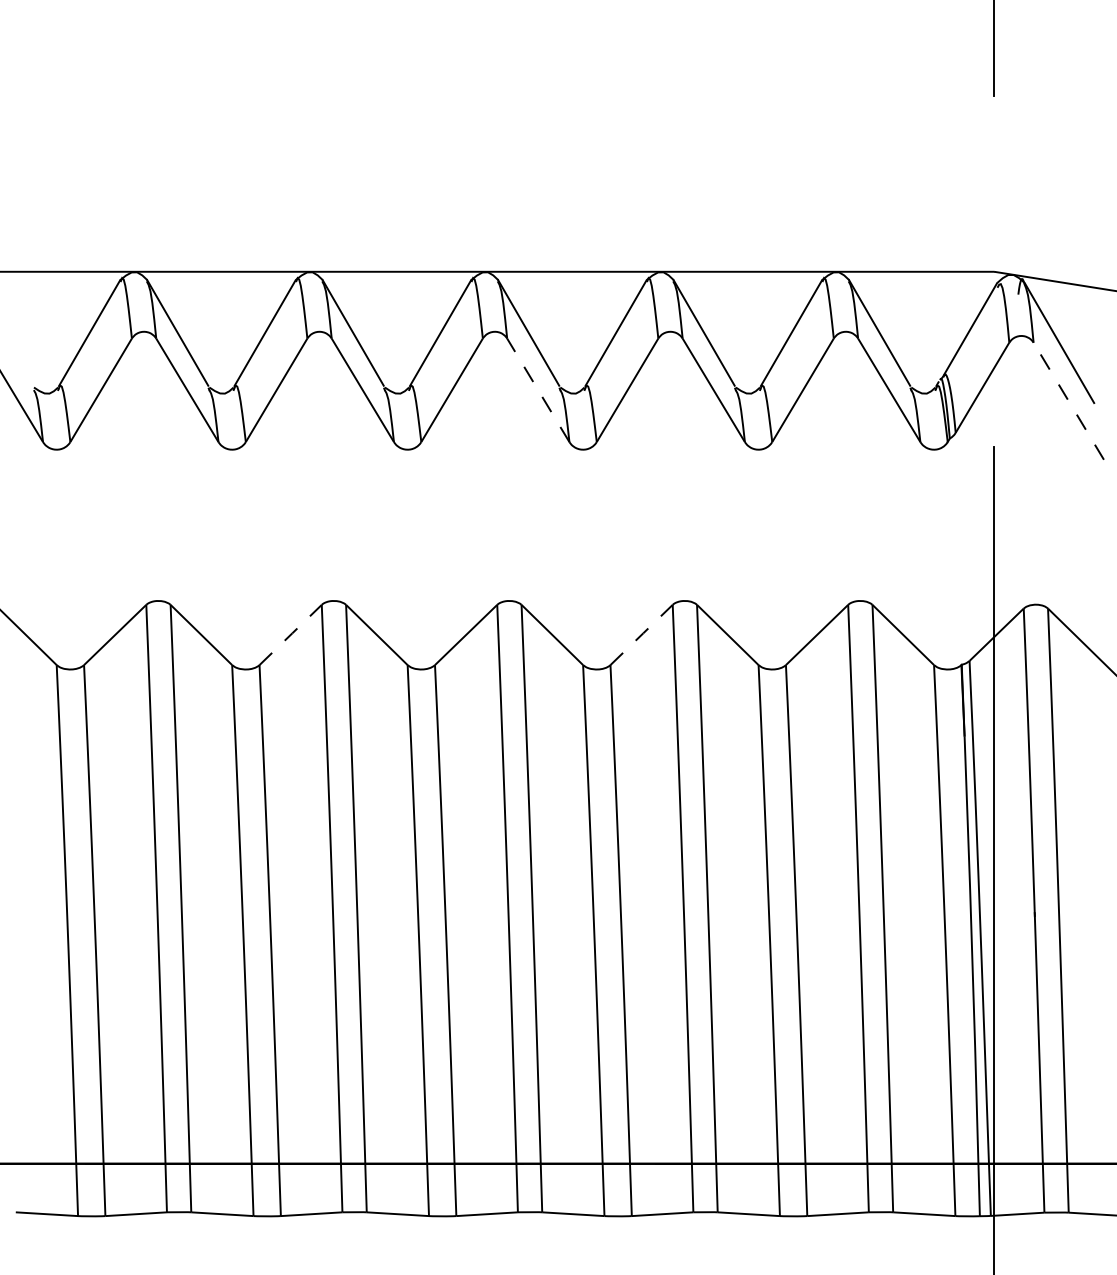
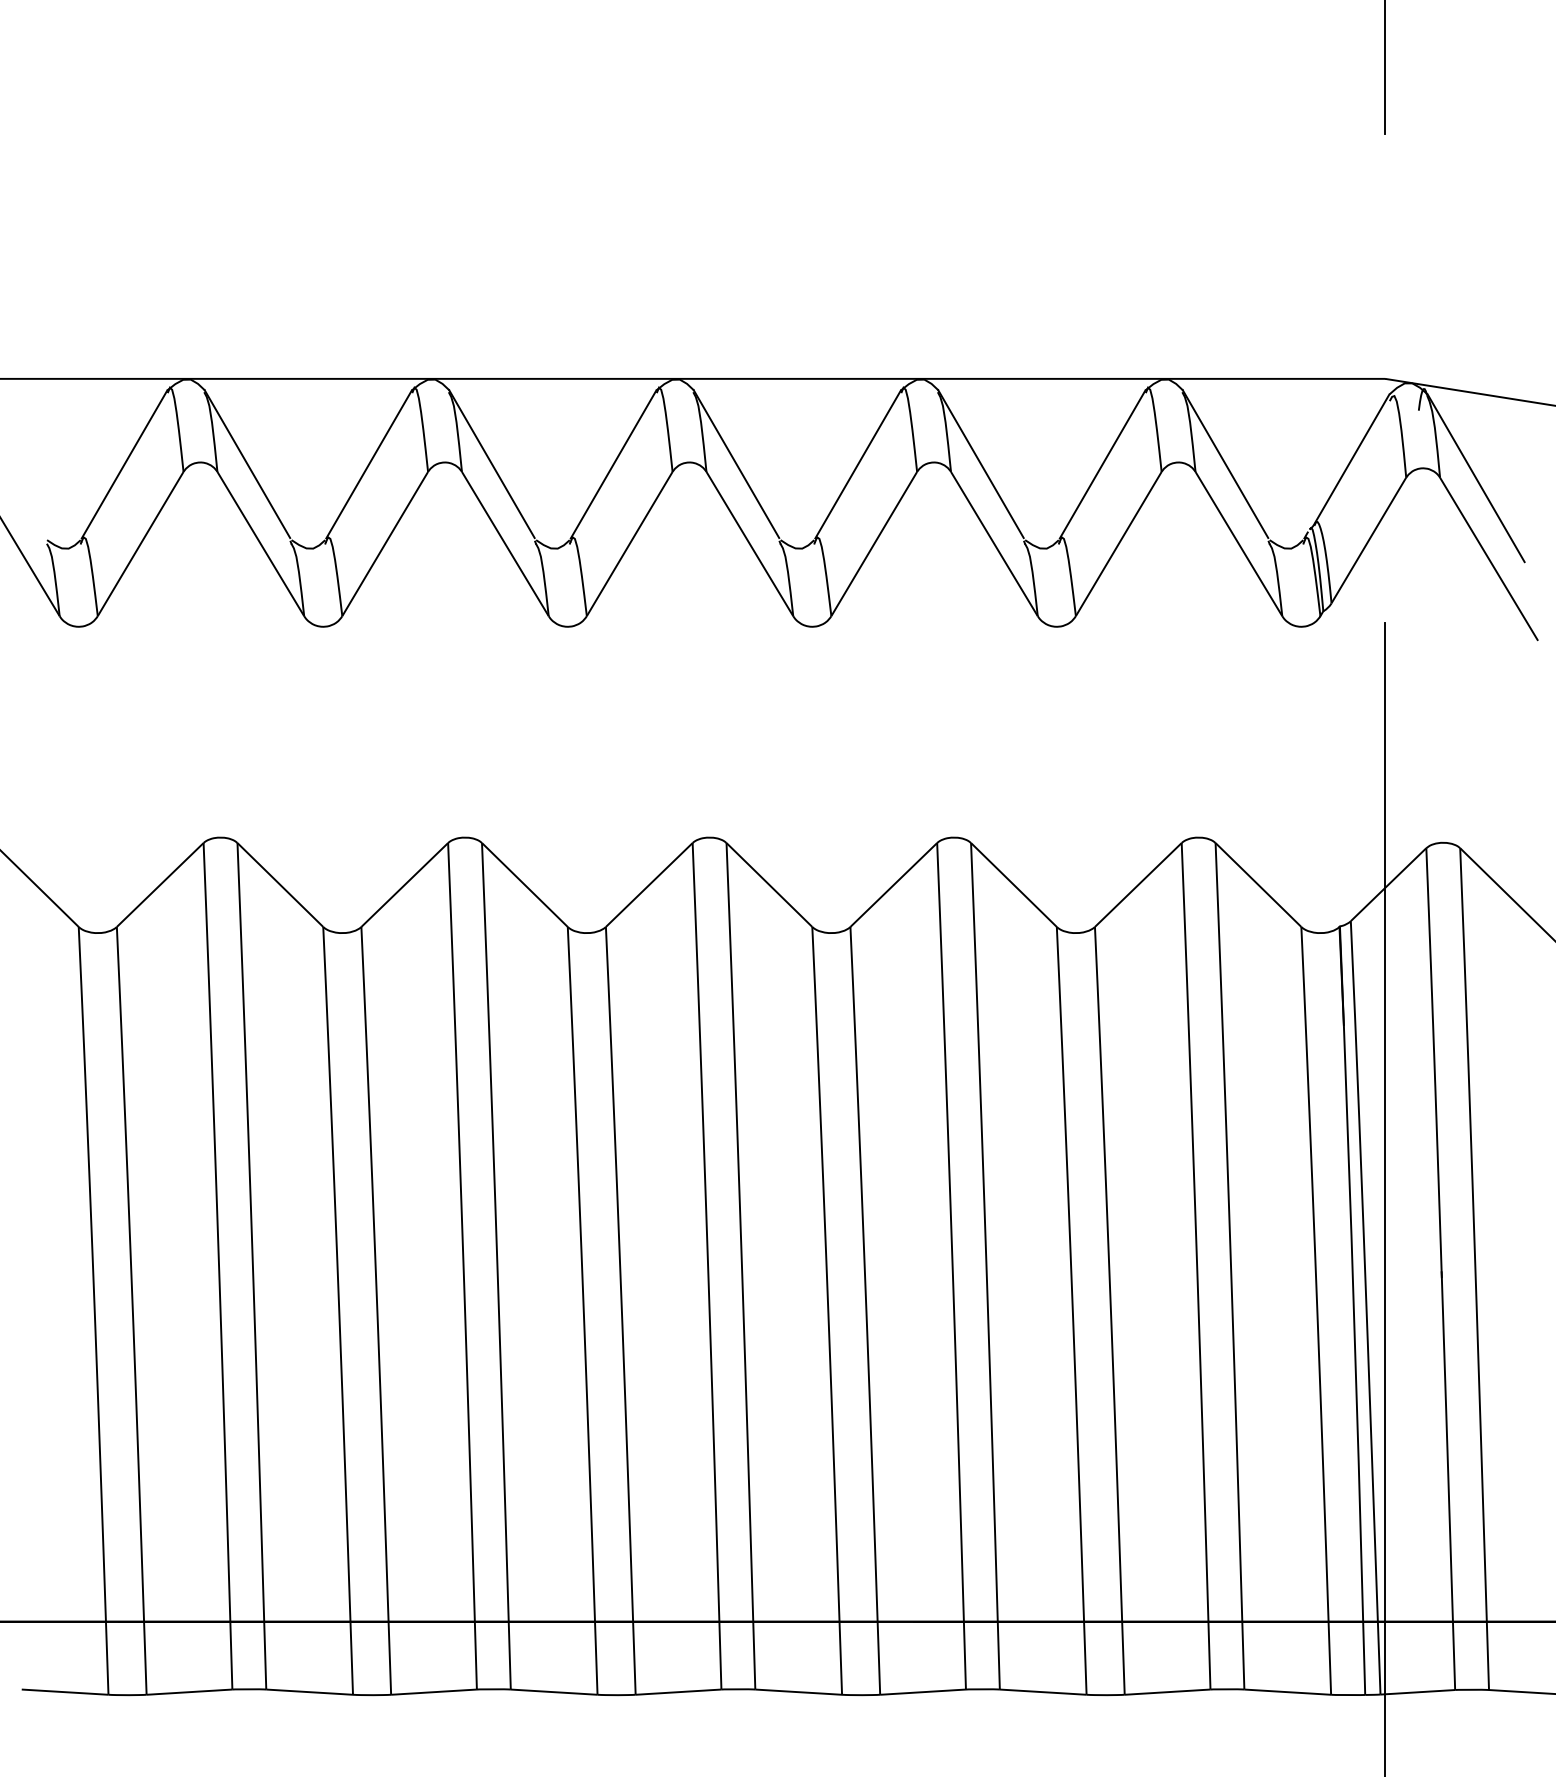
line: (538, 390) -> (749, 544), dashed -> solid
line: (1068, 400) -> (1488, 558), dashed -> solid
line: (291, 634) -> (405, 884), dashed -> solid
line: (642, 634) -> (894, 884), dashed -> solid

